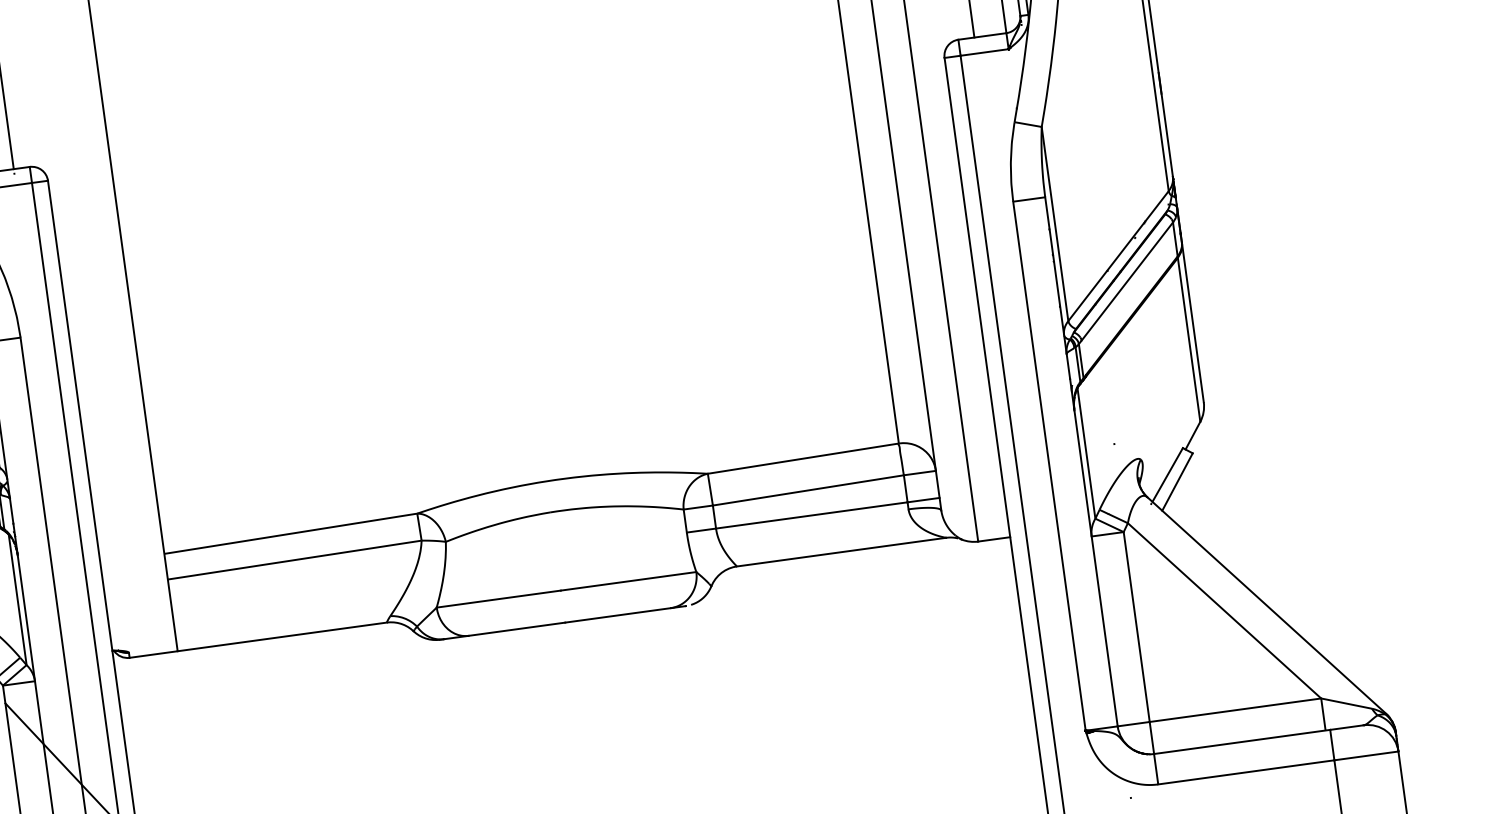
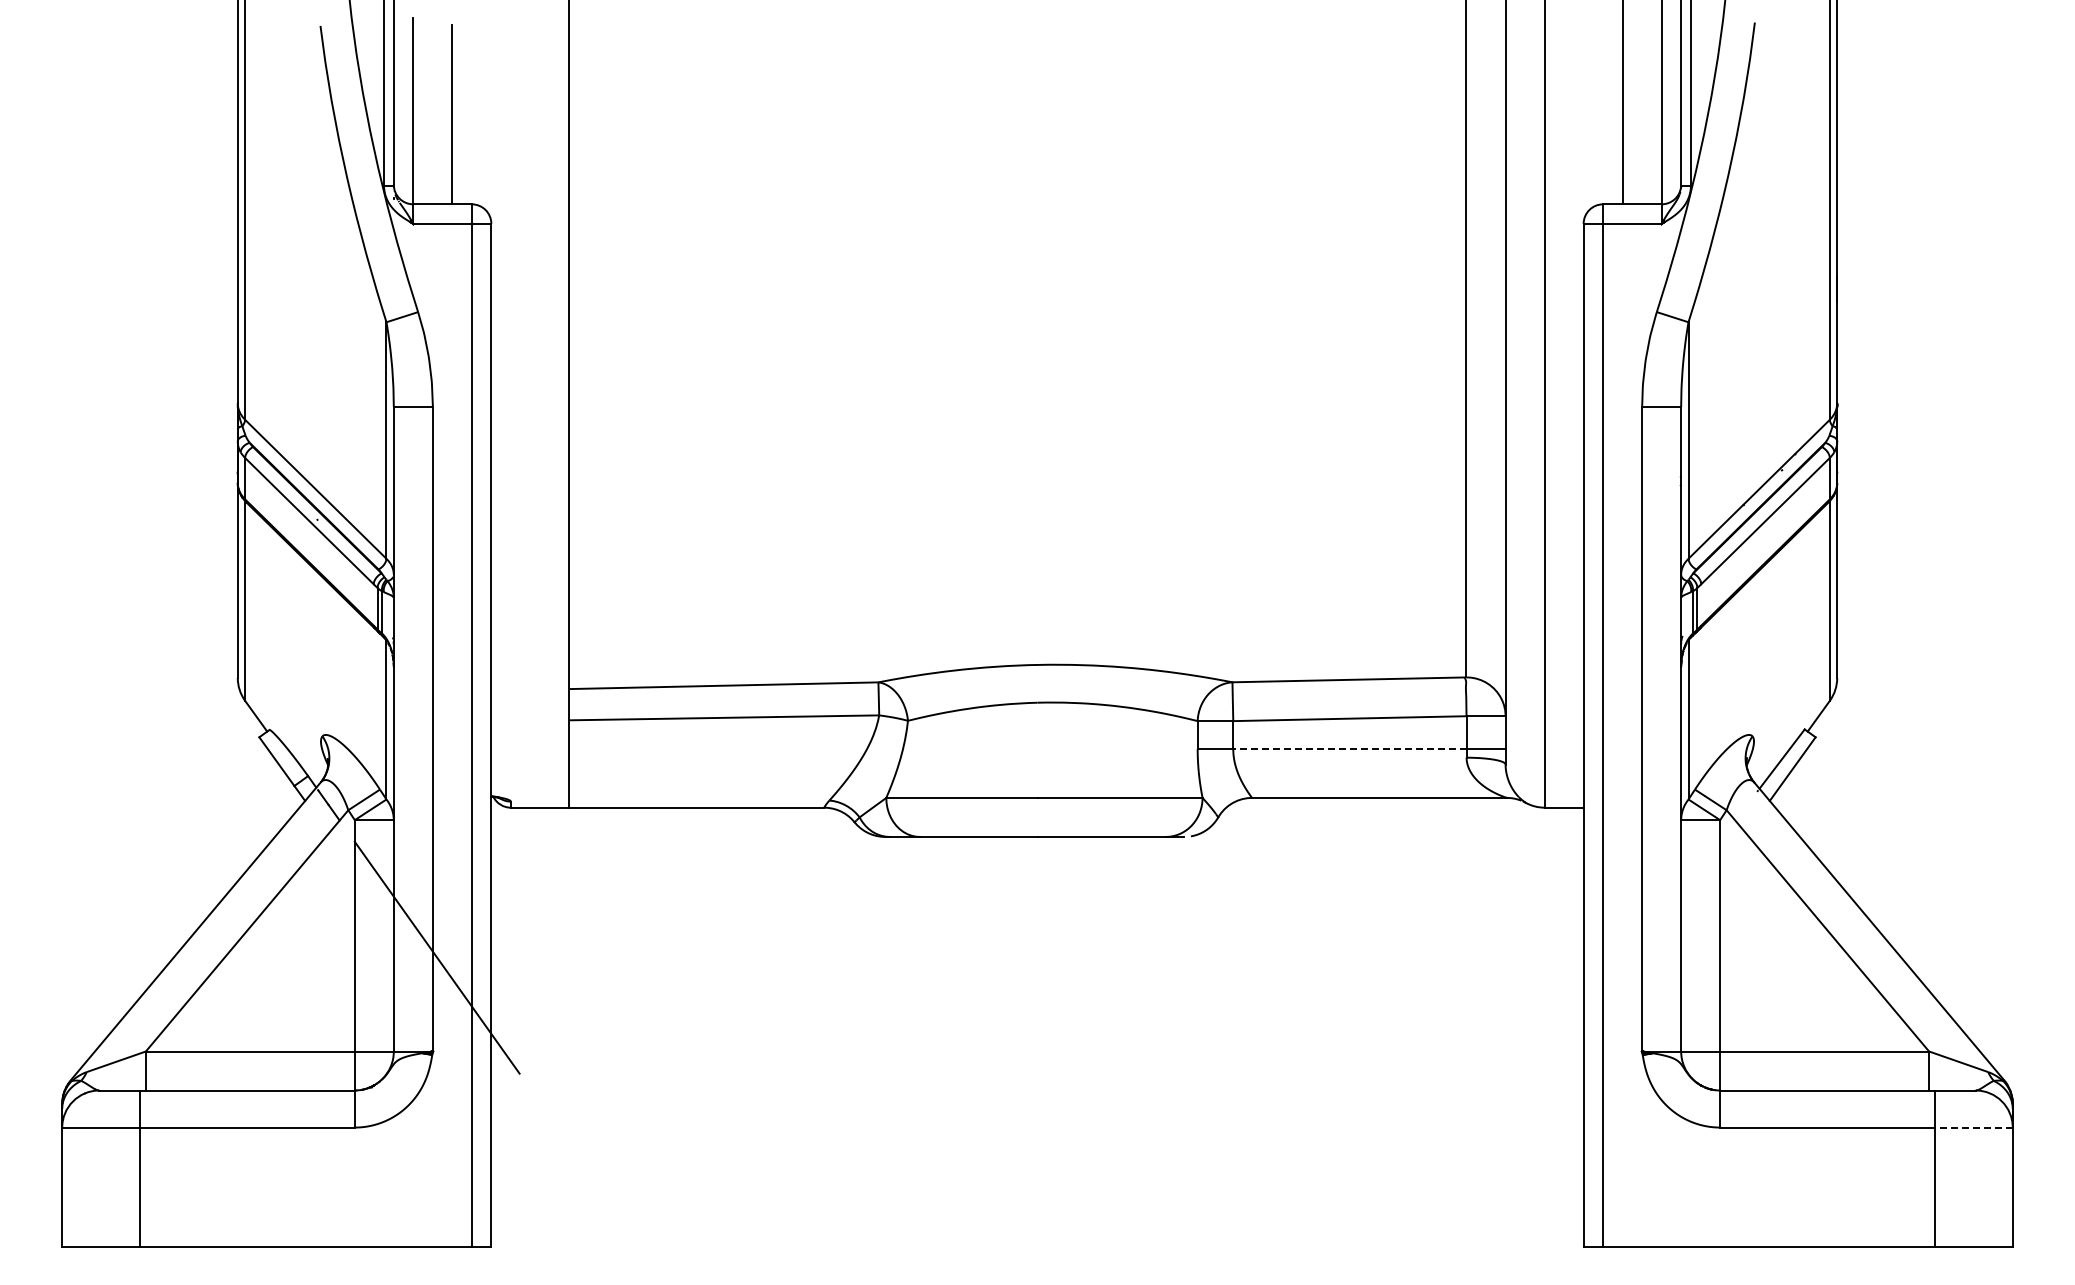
line: (811, 515) -> (1349, 749), solid -> dashed
line: (1366, 755) -> (1973, 1127), solid -> dashed

